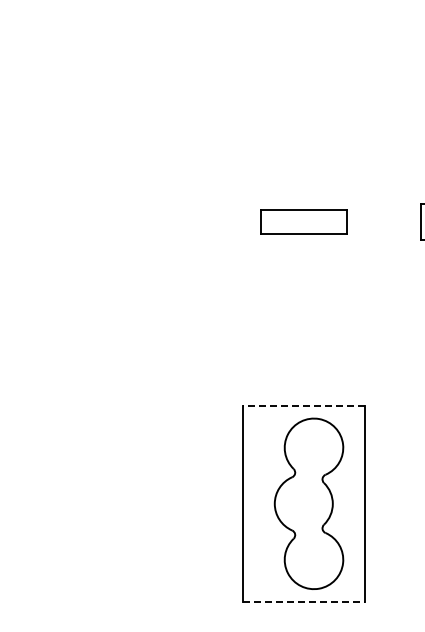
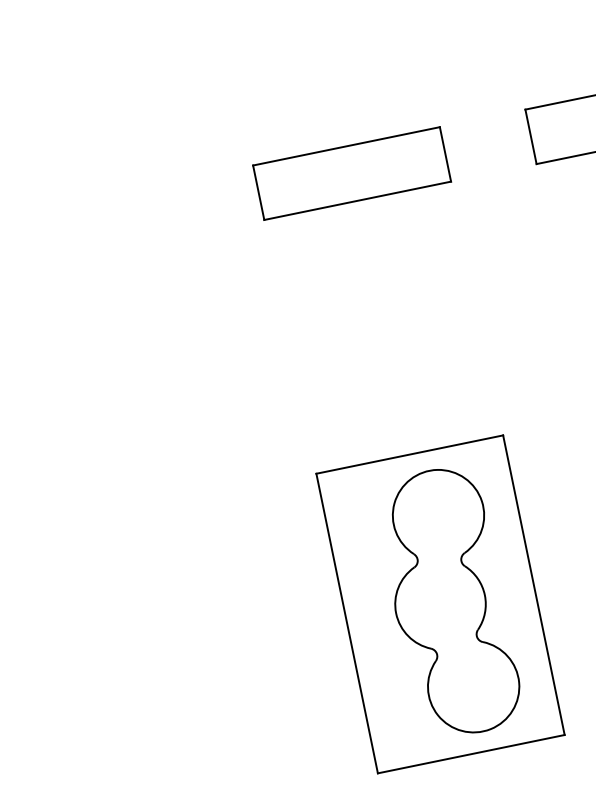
part: (303, 221) -> (351, 172), size x1.43
line: (303, 405) -> (409, 454), dashed -> solid
line: (304, 601) -> (472, 753), dashed -> solid

